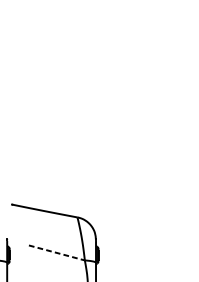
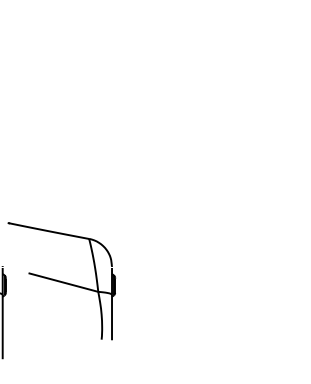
line: (56, 252) -> (63, 282), dashed -> solid

